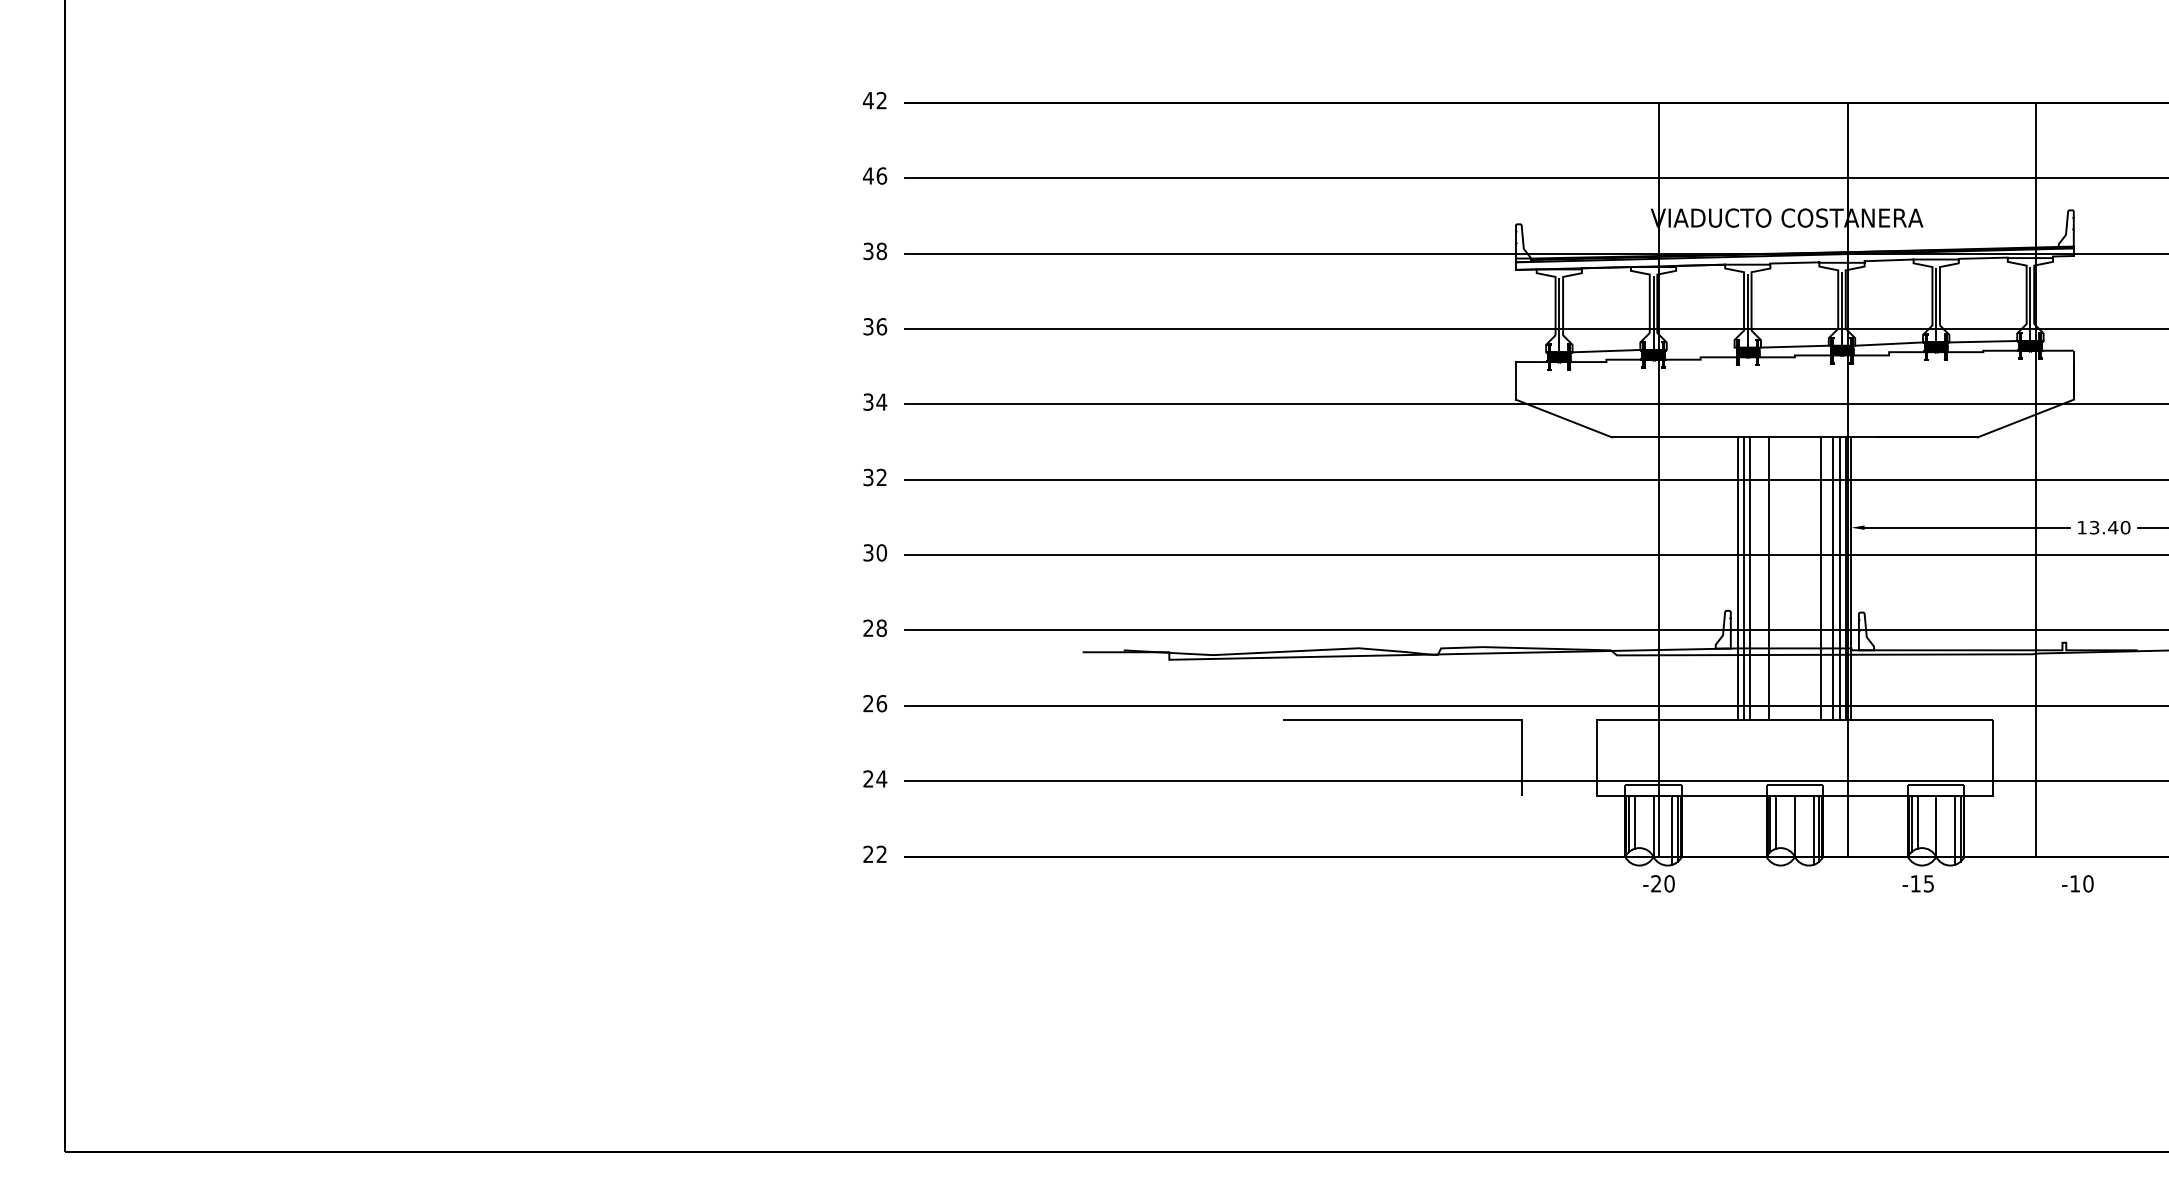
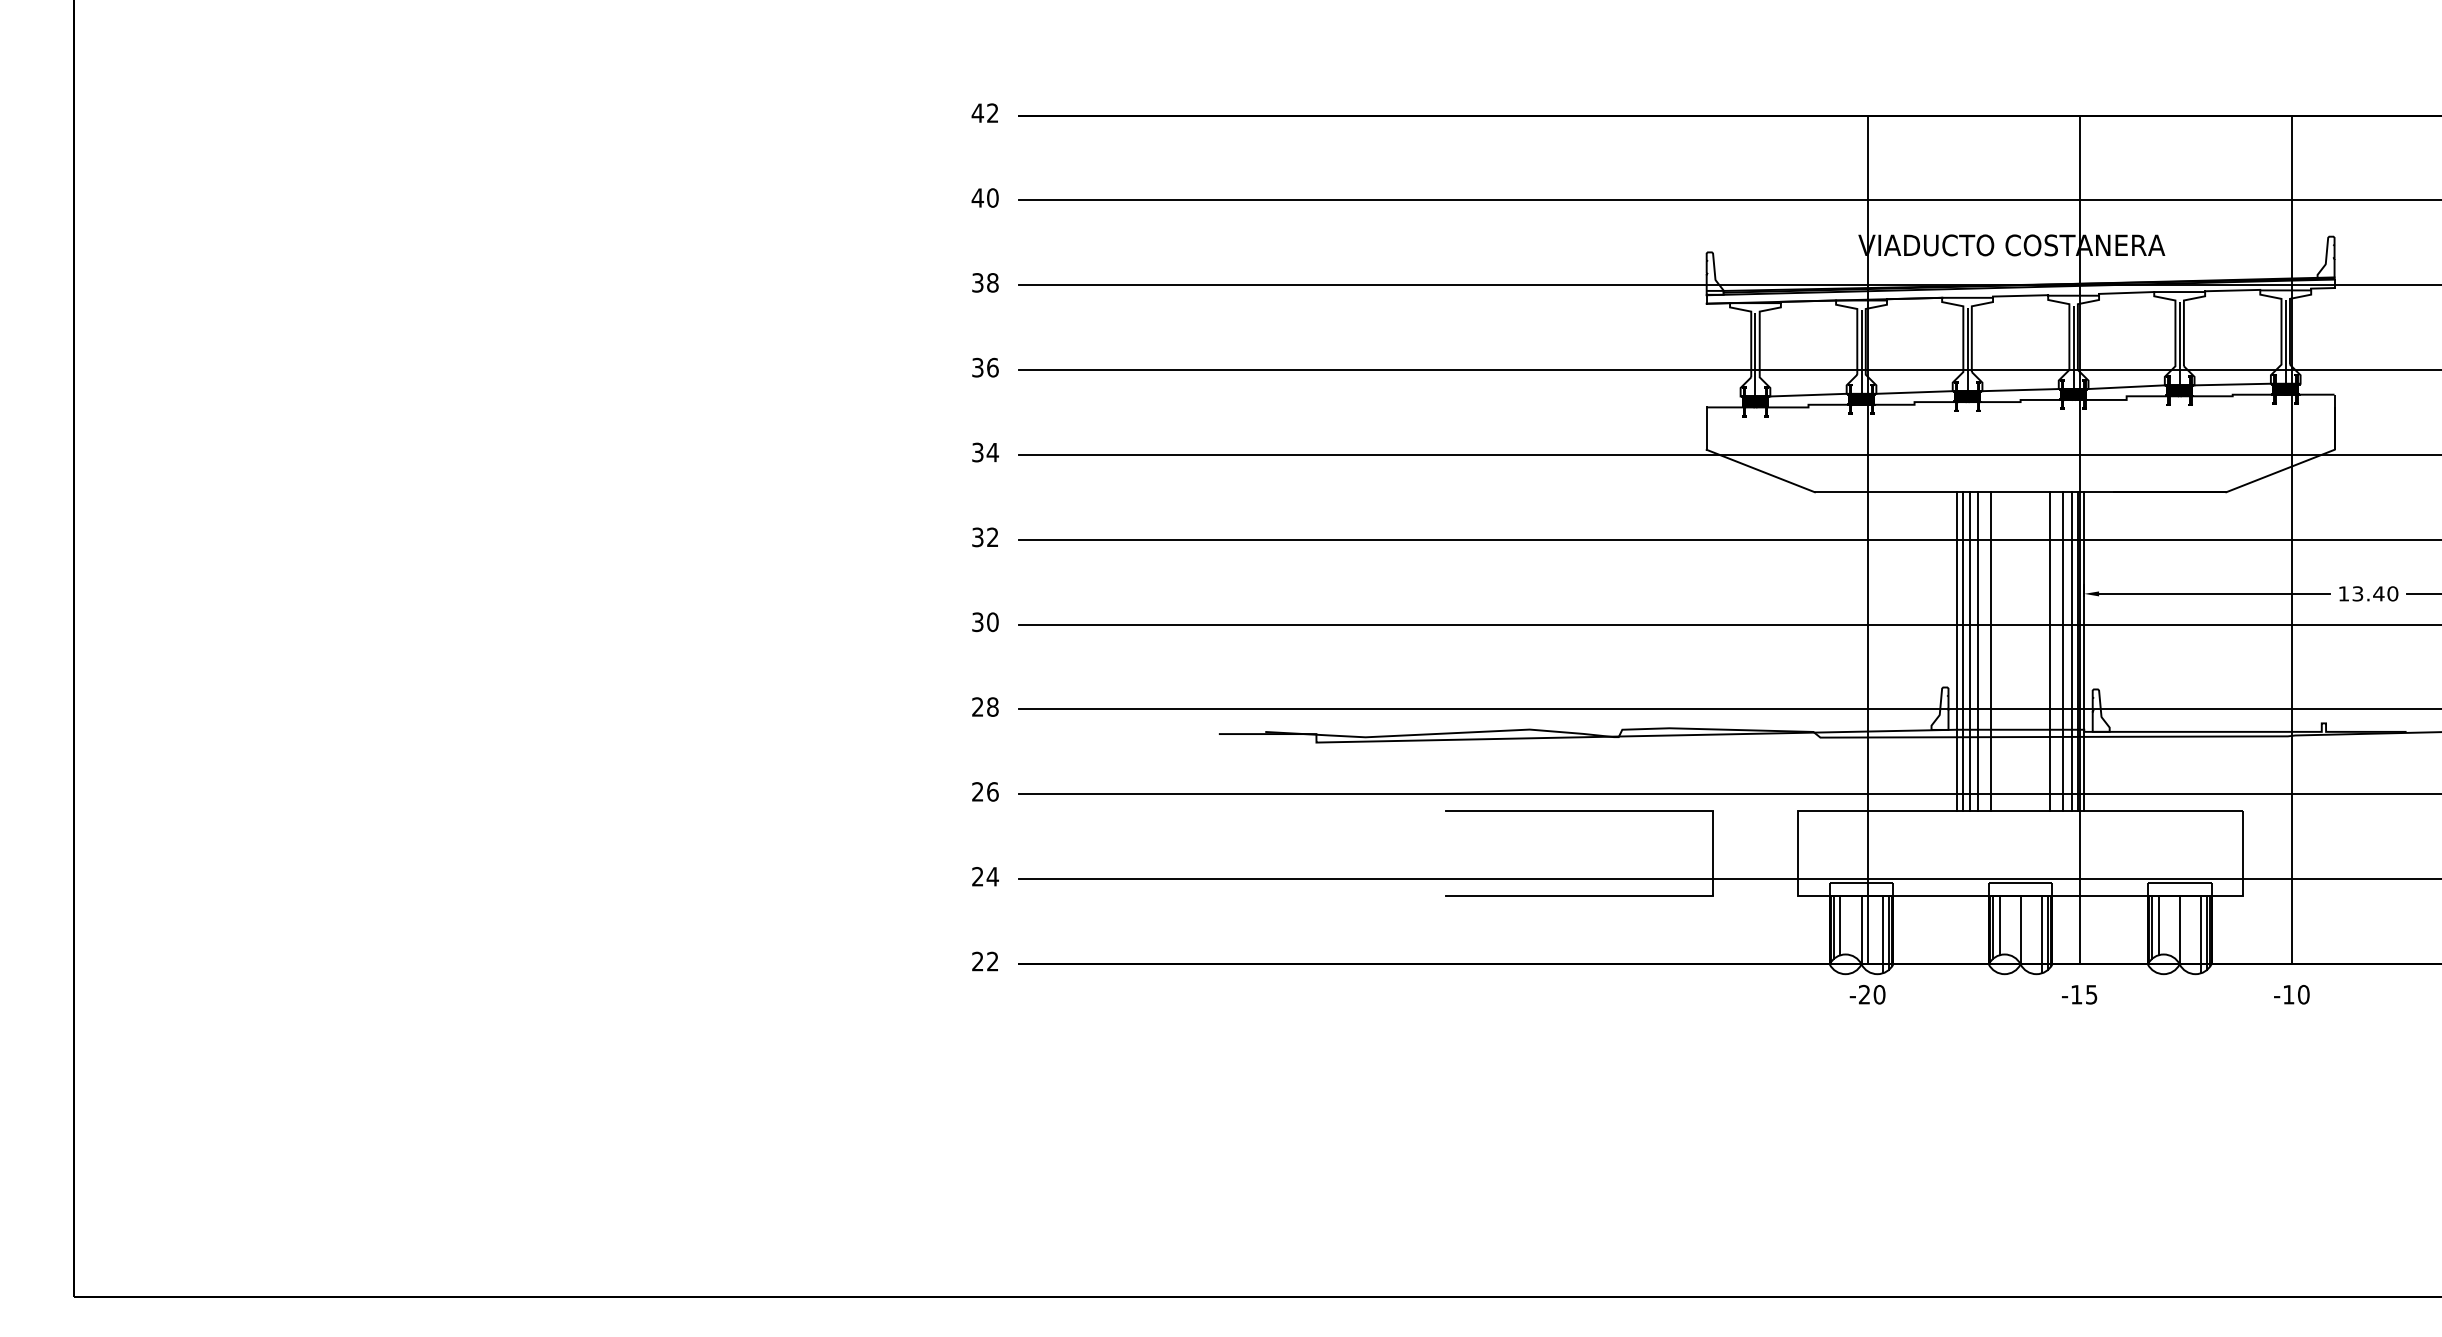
text: (881, 175) -> (992, 197), 46 -> 40
line: (1700, 348) -> (1914, 392), added
line: (1757, 578) -> (1978, 651), added
line: (1402, 795) -> (1578, 895), added
text: (1917, 883) -> (2078, 994), moved
text: (2077, 883) -> (2291, 994), moved

